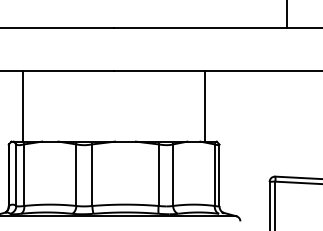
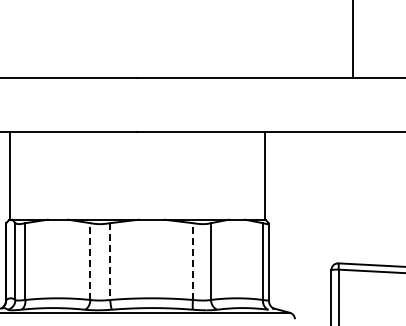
line: (22, 106) -> (9, 175), moved
line: (205, 106) -> (265, 175), moved
line: (76, 175) -> (90, 261), solid -> dashed
line: (92, 175) -> (110, 262), solid -> dashed
line: (158, 175) -> (192, 261), solid -> dashed

